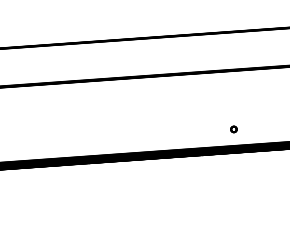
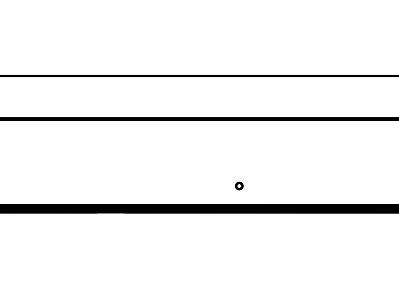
part: (234, 128) -> (239, 185), moved

